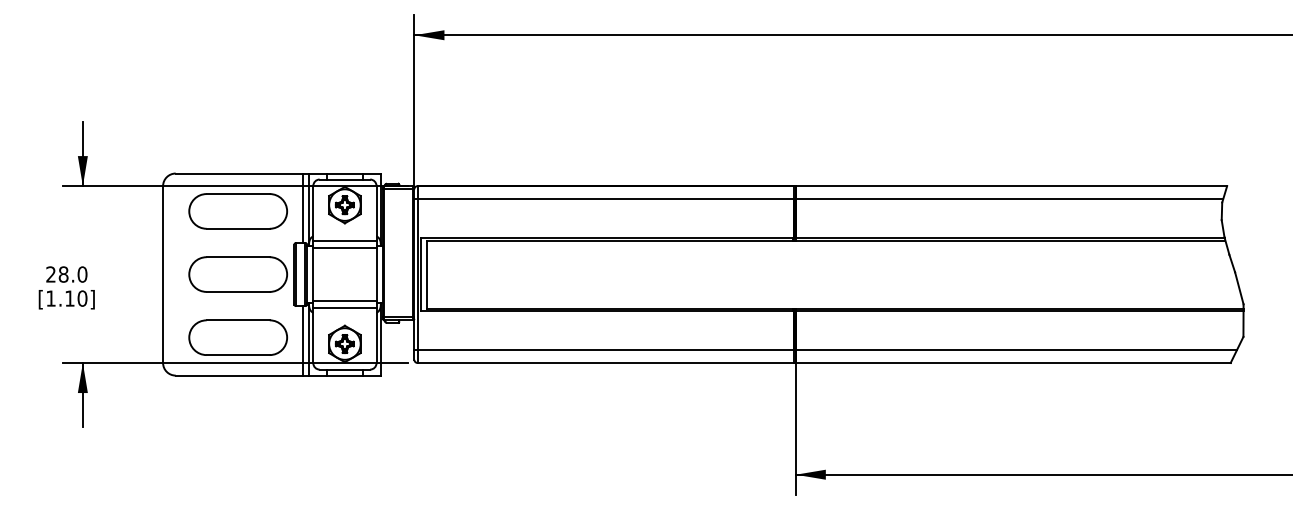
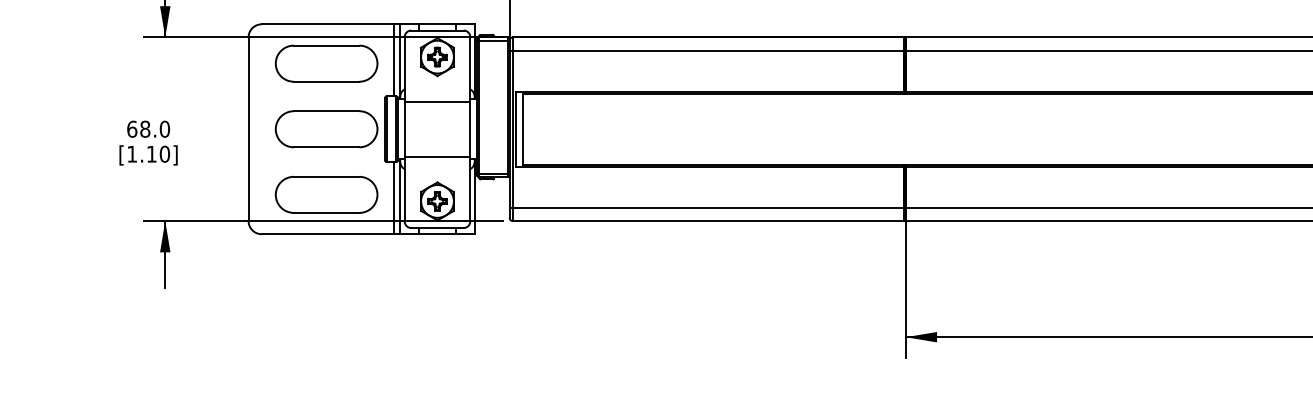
line: (344, 240) -> (437, 93), removed
text: (51, 274) -> (132, 129), 28.0 -> 68.0
line: (344, 308) -> (437, 164), removed

